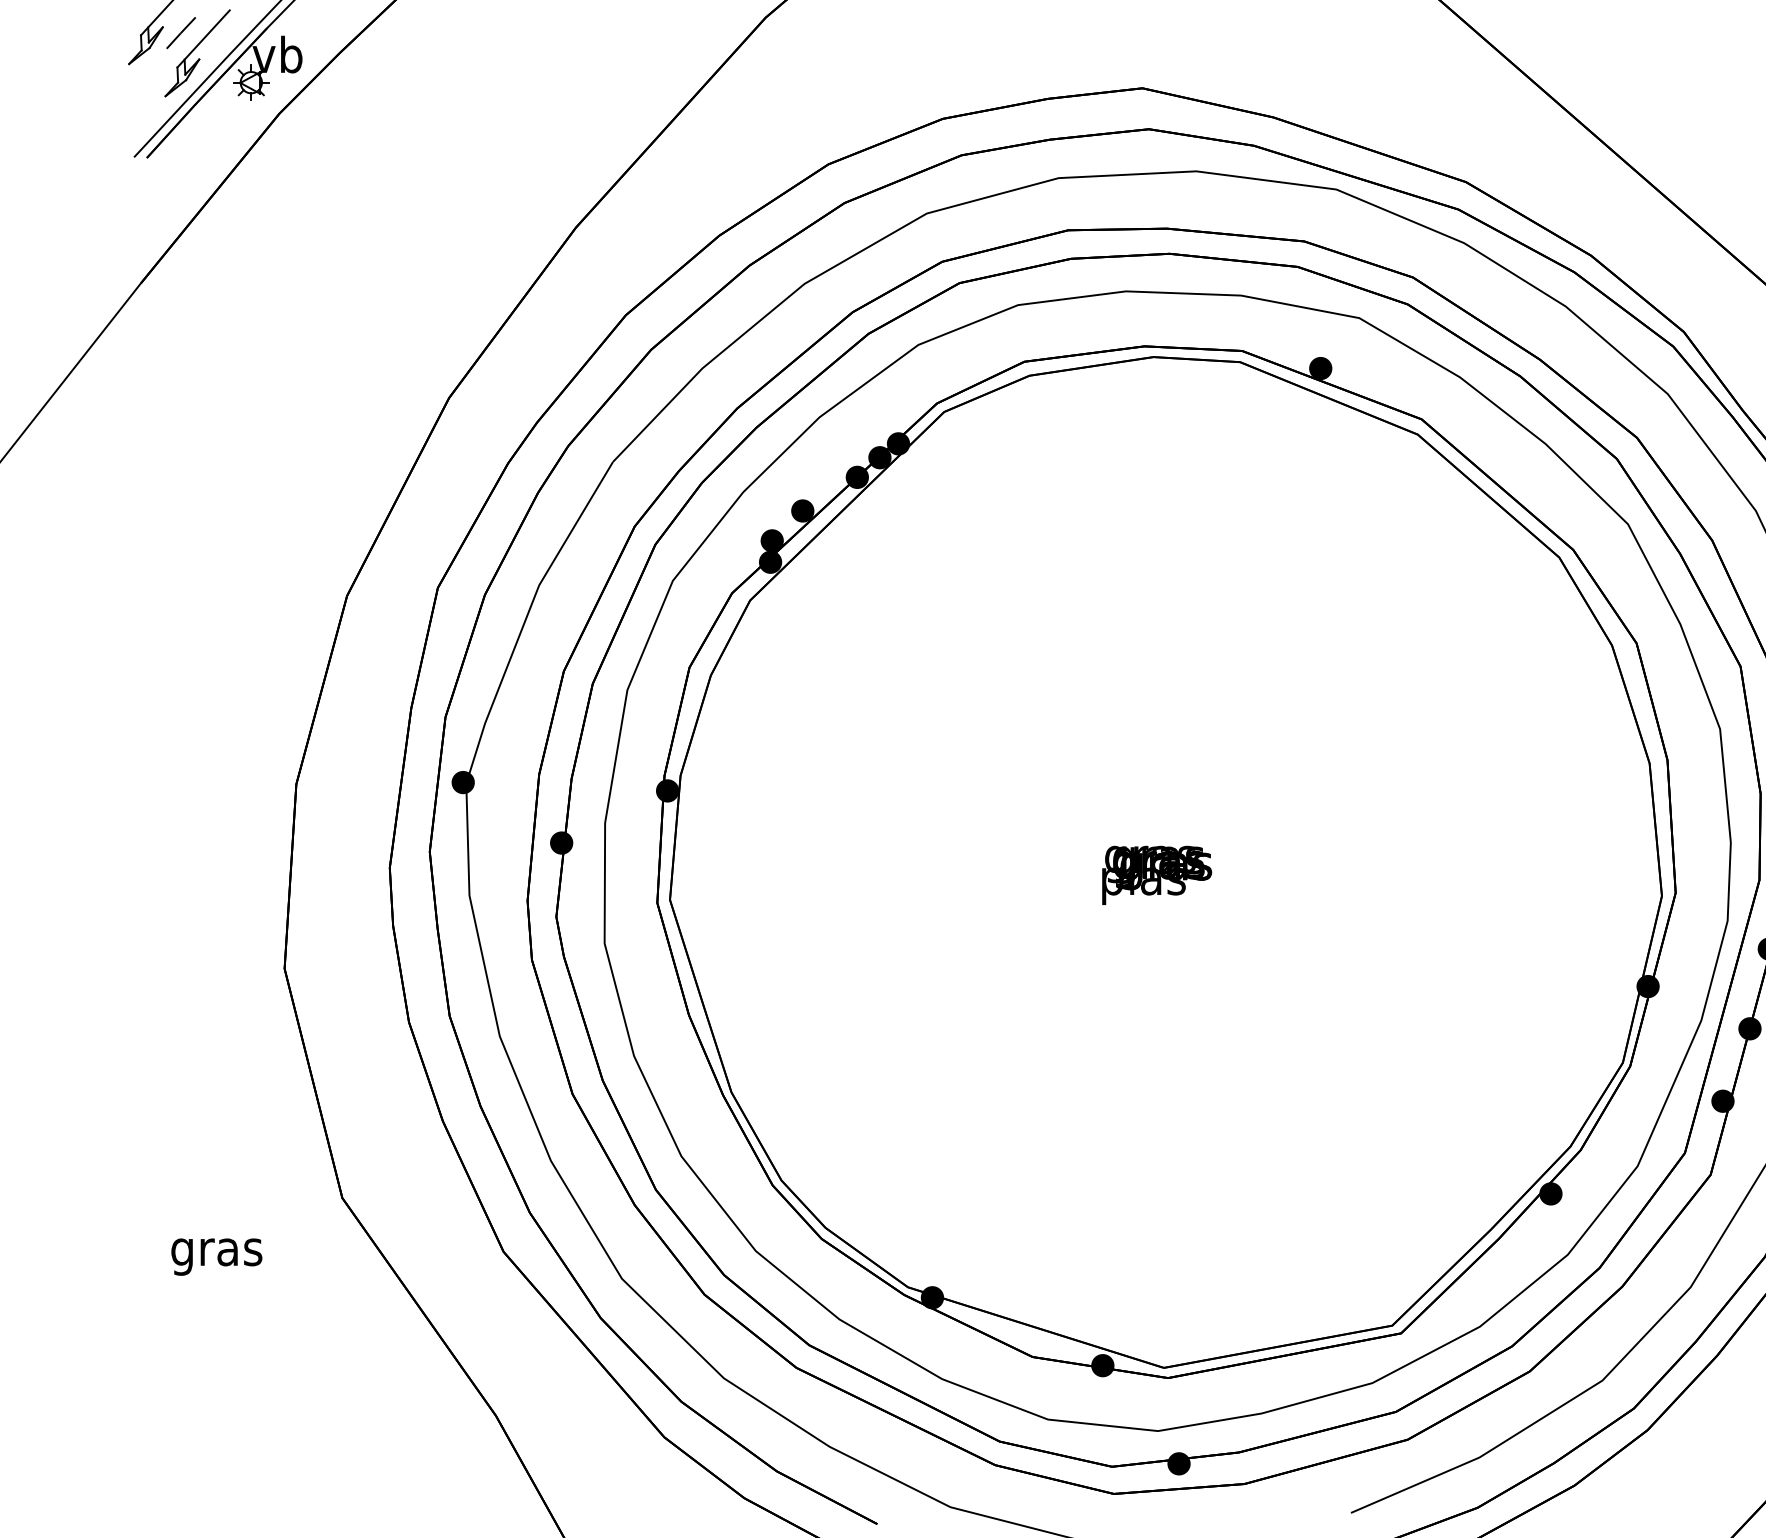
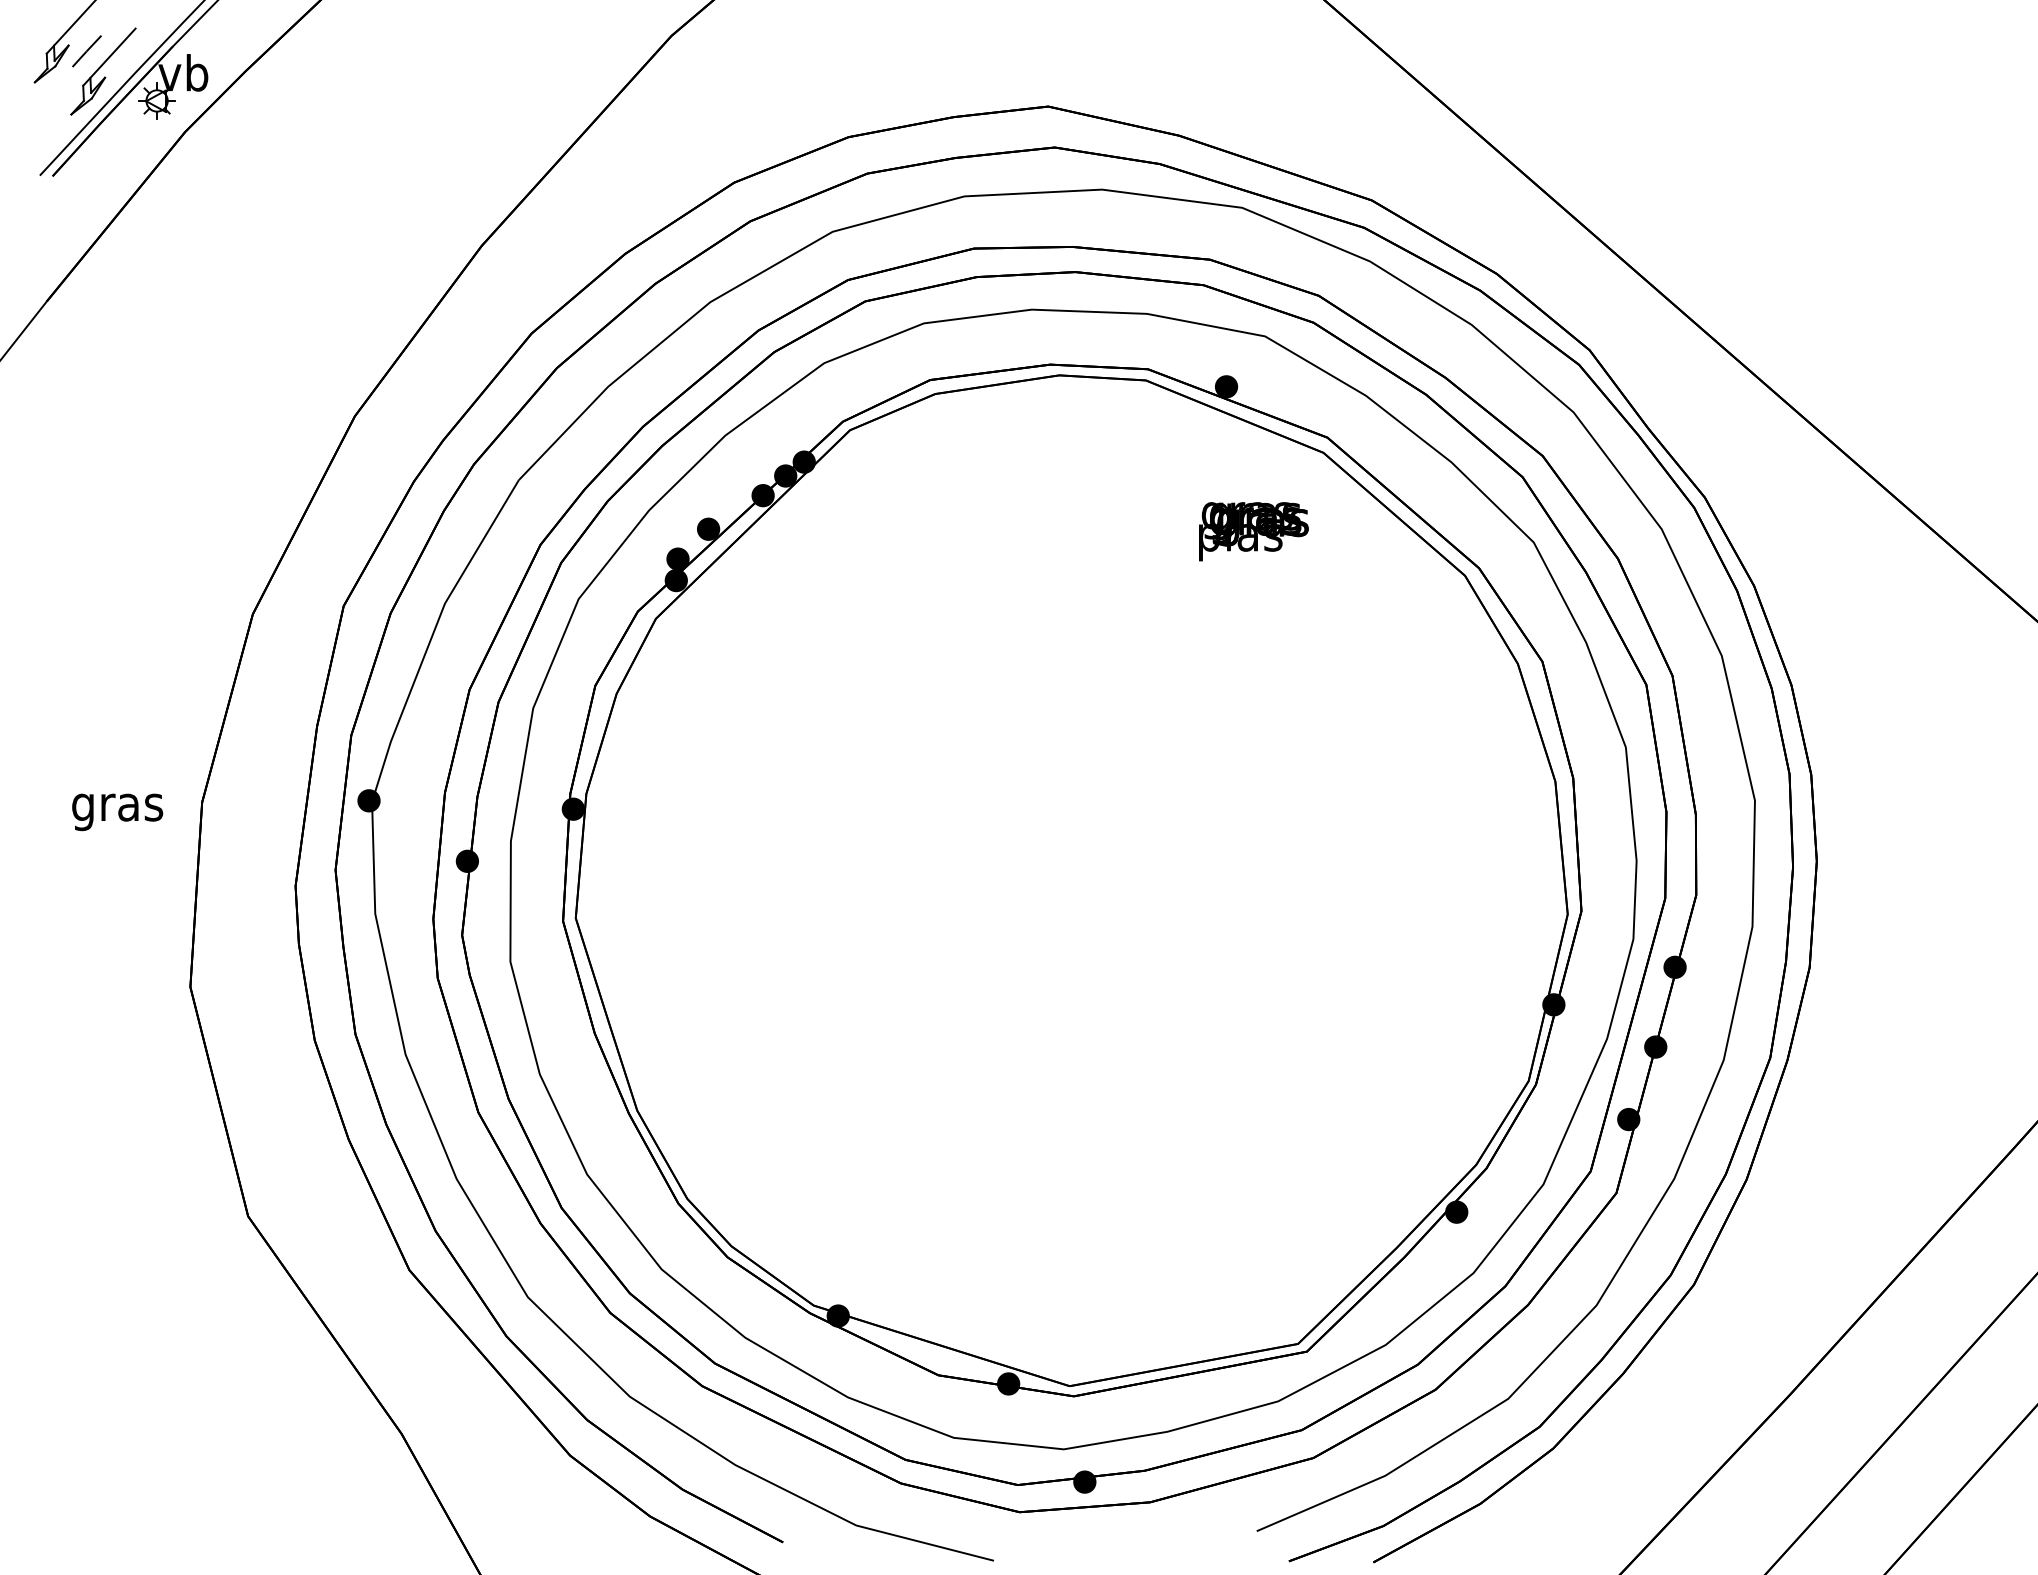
text: (1156, 875) -> (1253, 531), moved
text: (216, 1257) -> (117, 812), moved

